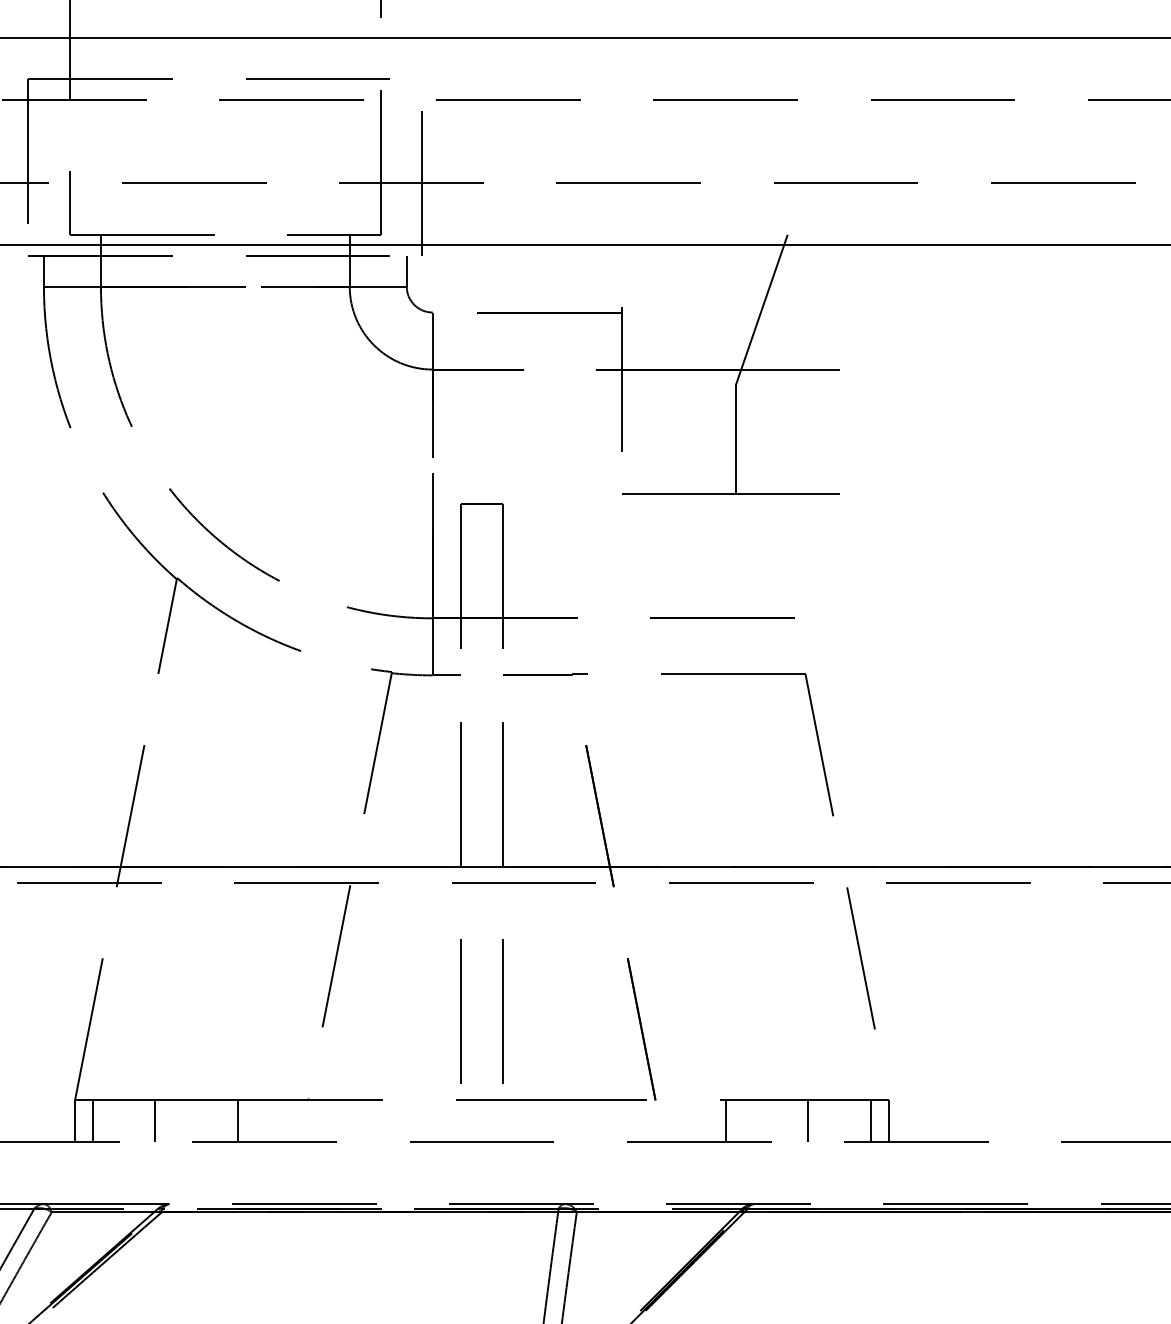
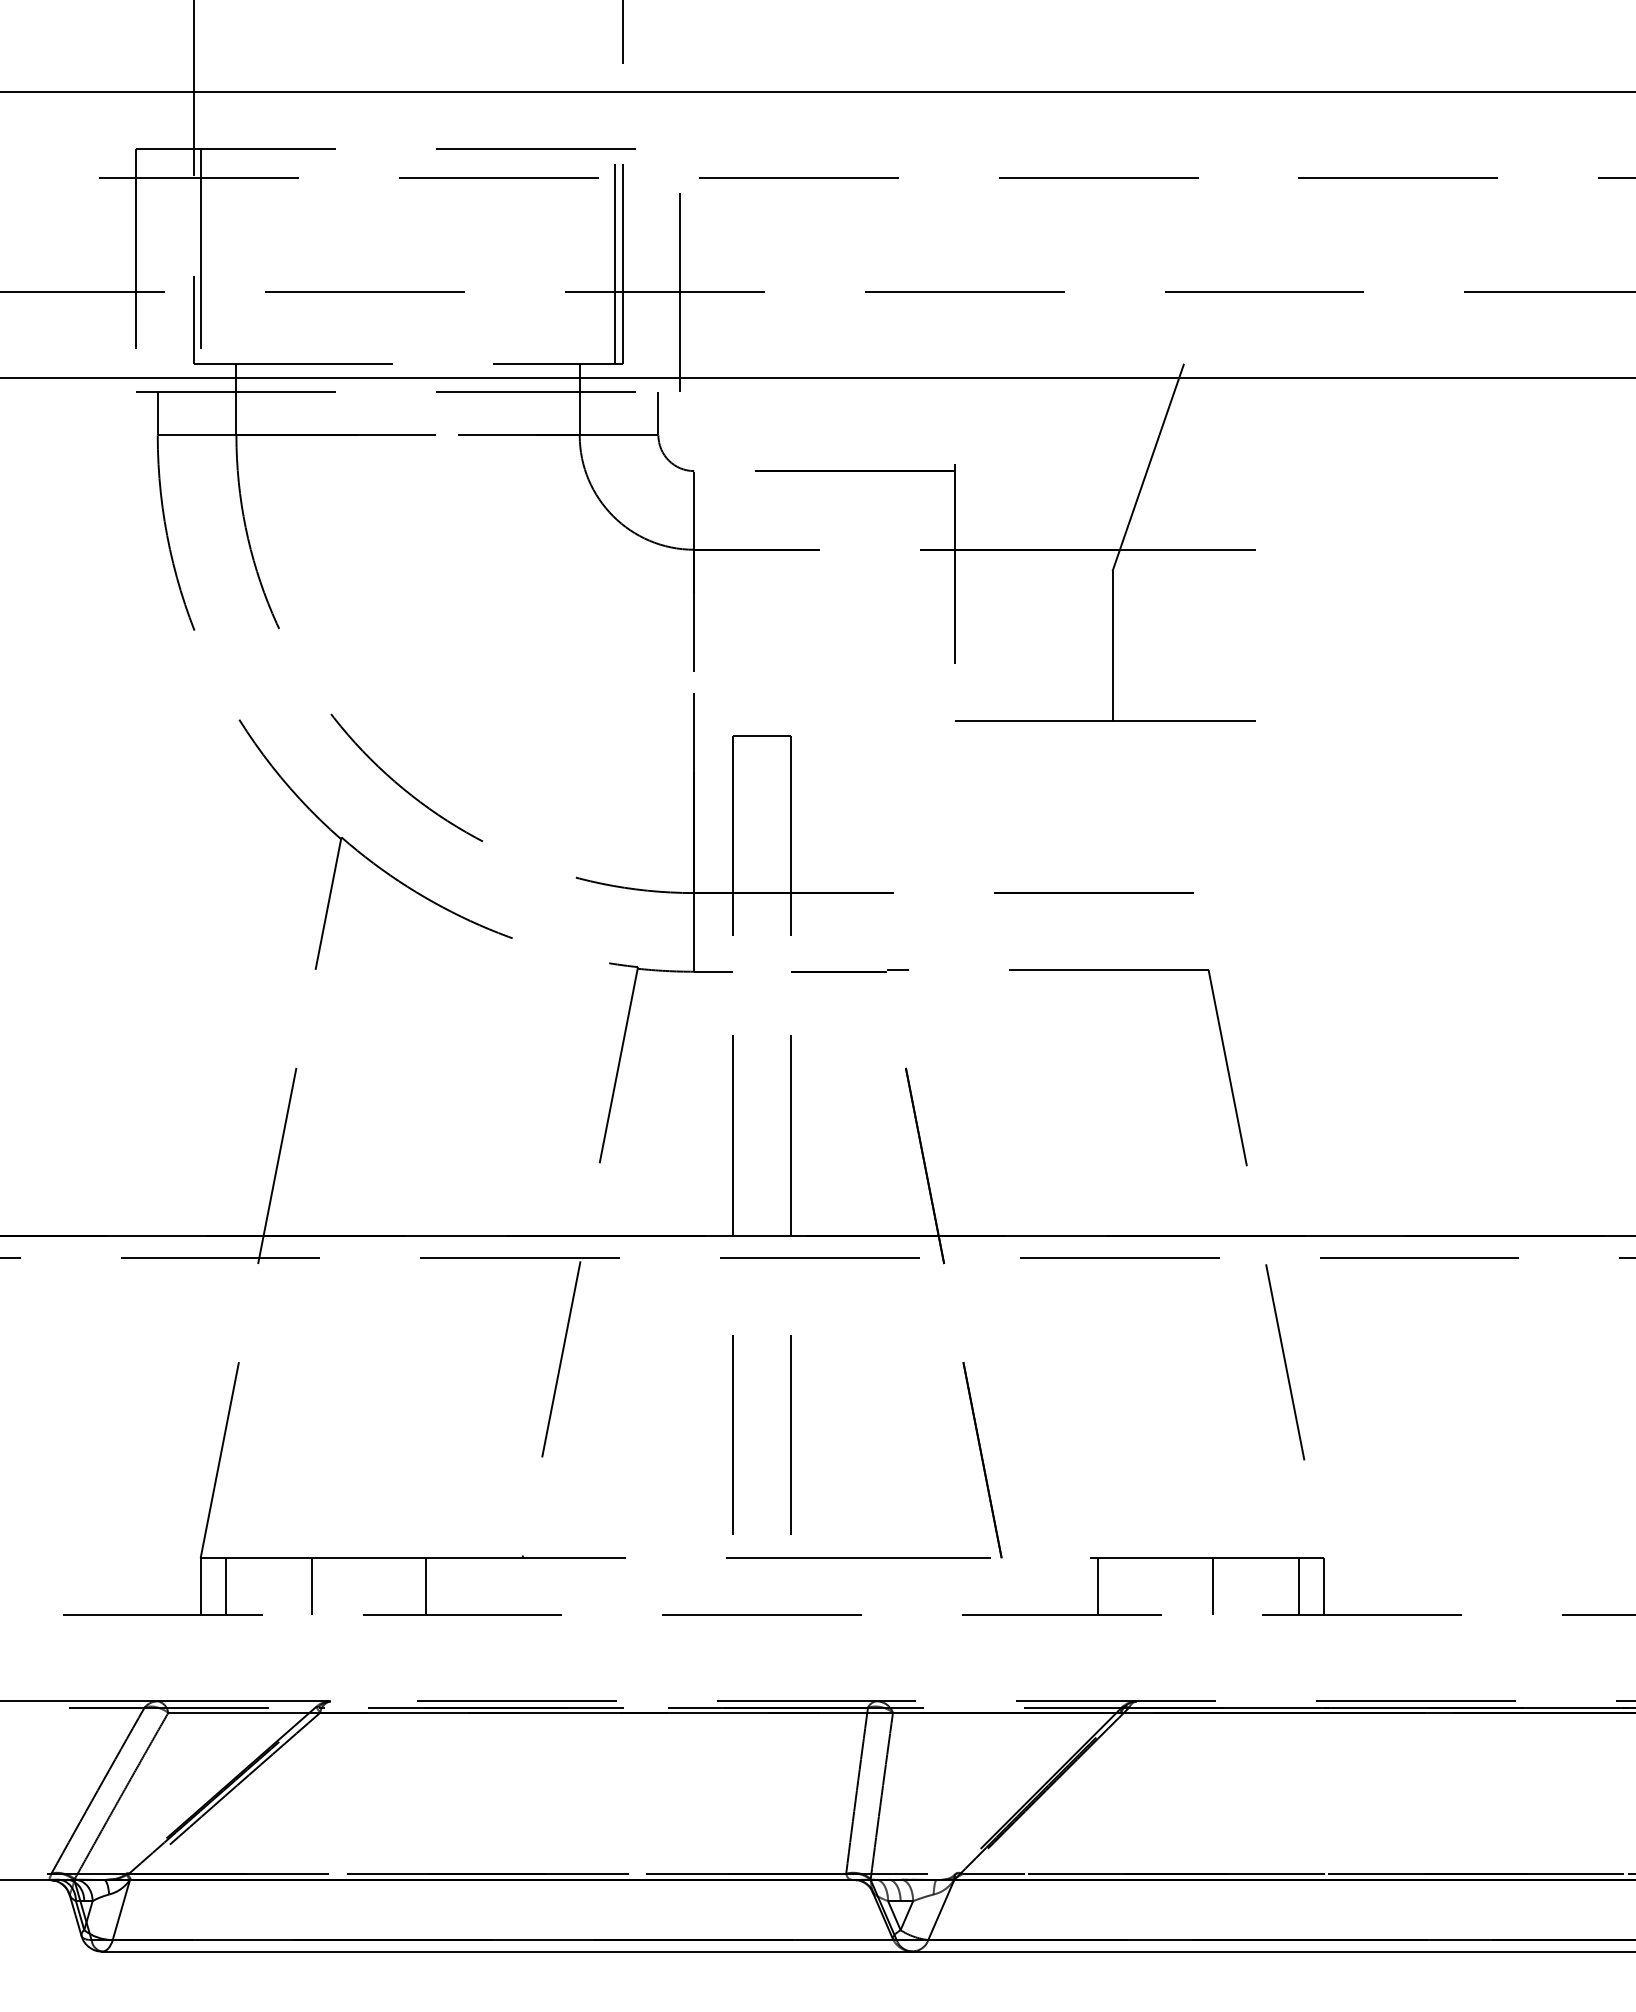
line: (74, 157) -> (200, 256), added
line: (375, 157) -> (615, 256), added

